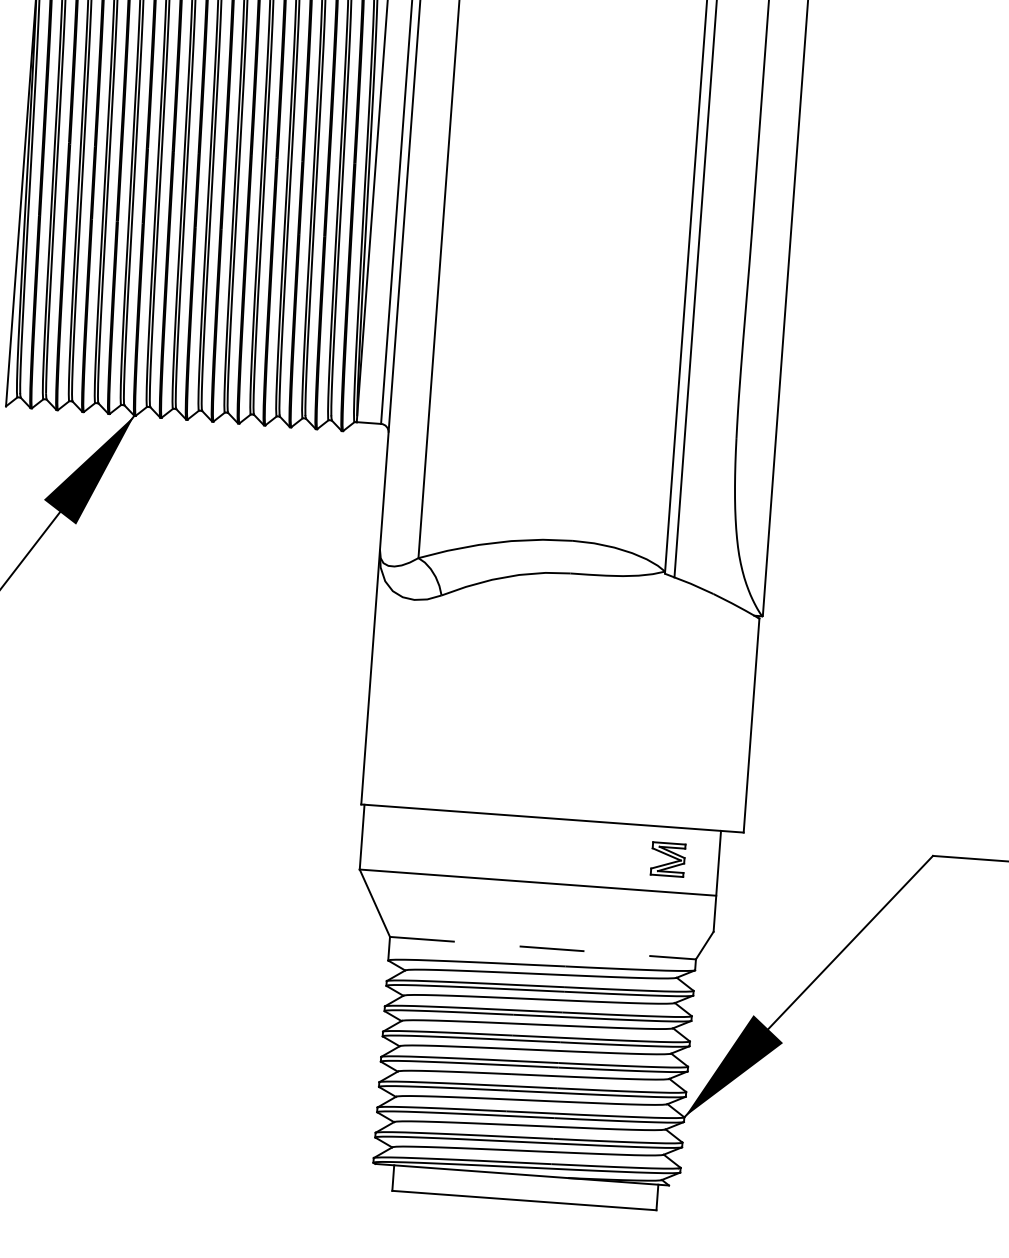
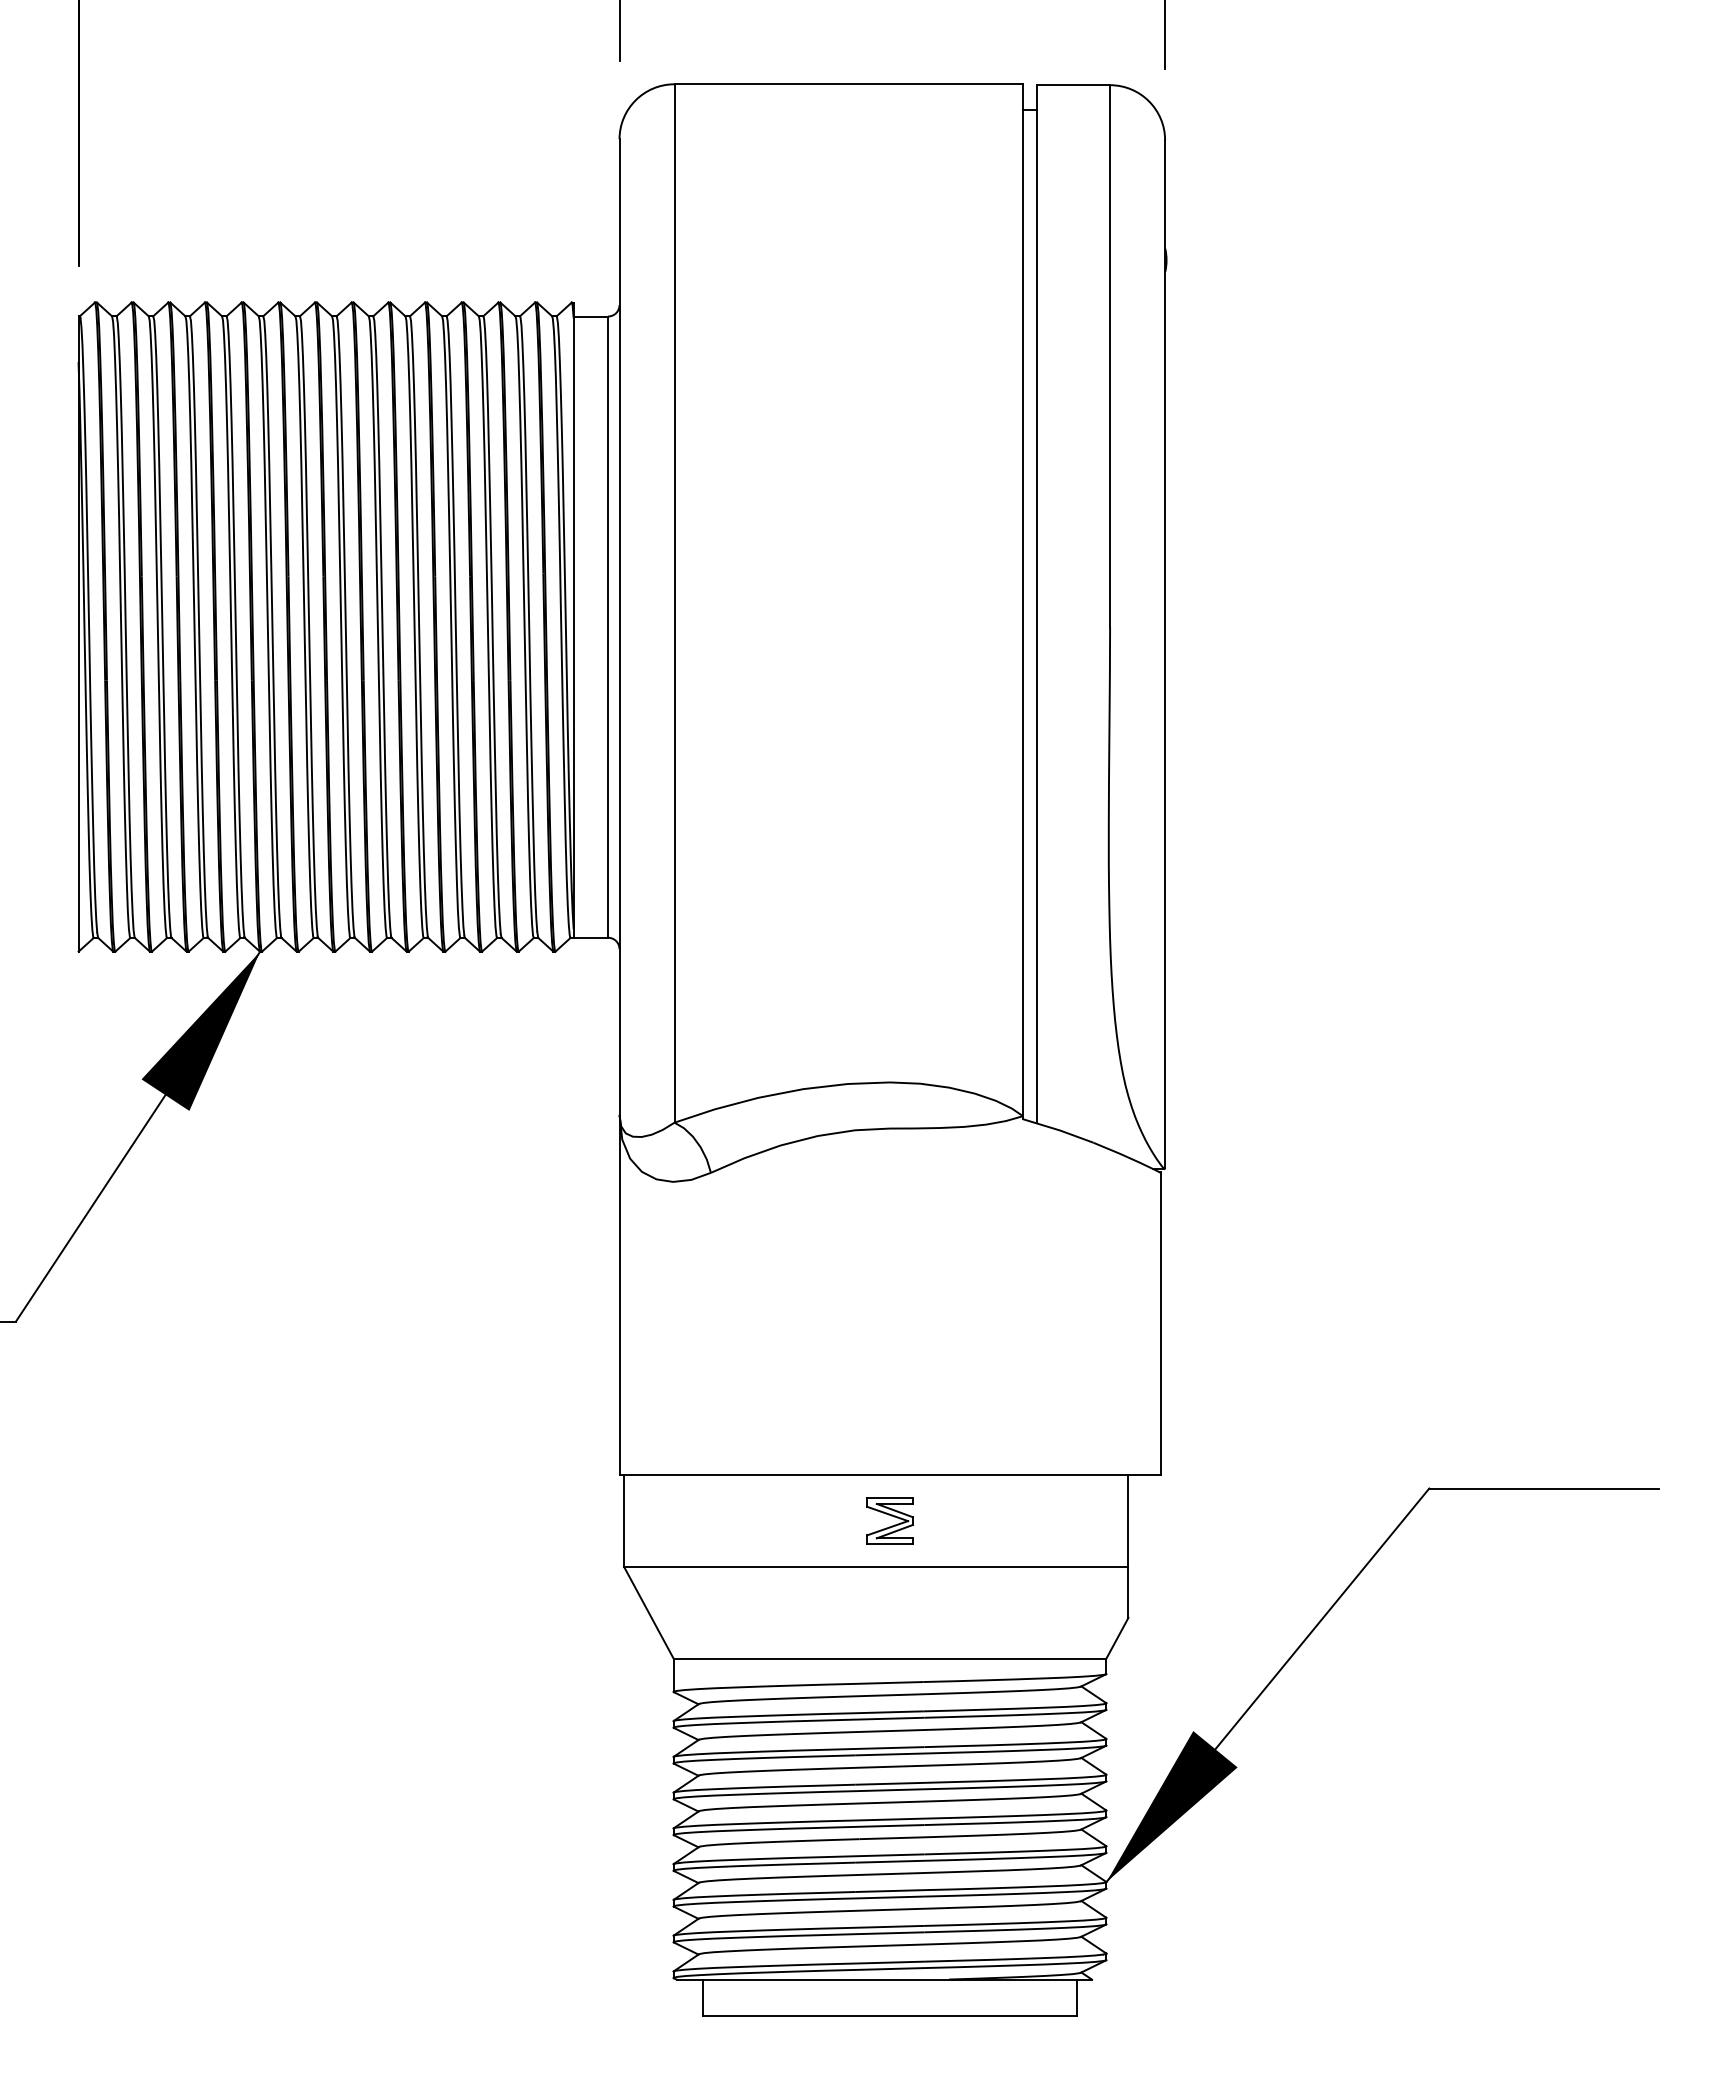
part: (667, 859) -> (889, 1520), moved
line: (543, 948) -> (890, 1658), dashed -> solid

